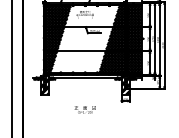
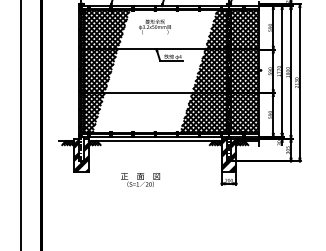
text: (84, 109) -> (139, 179), moved

